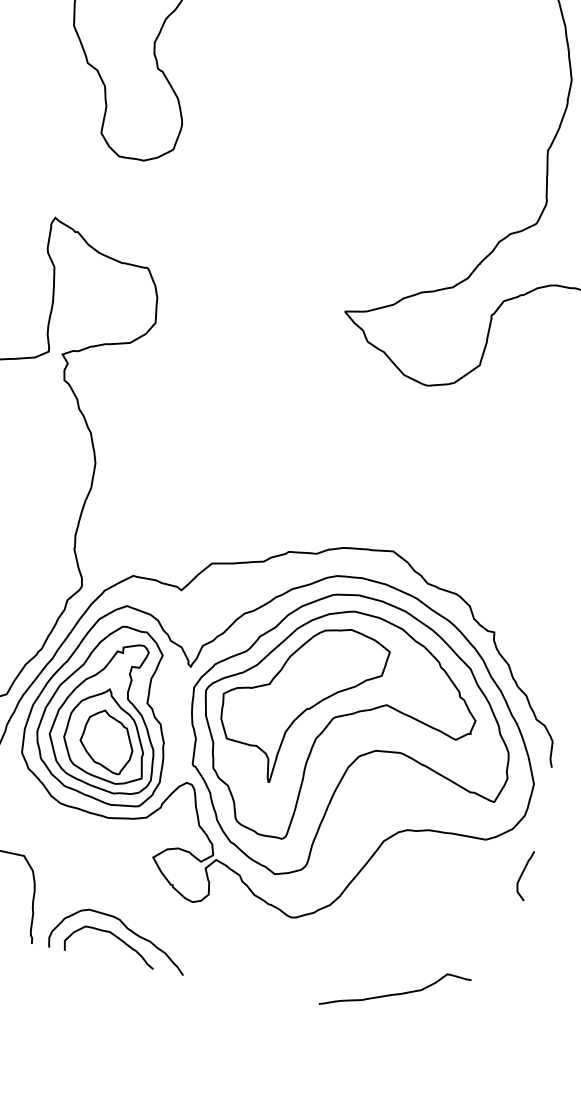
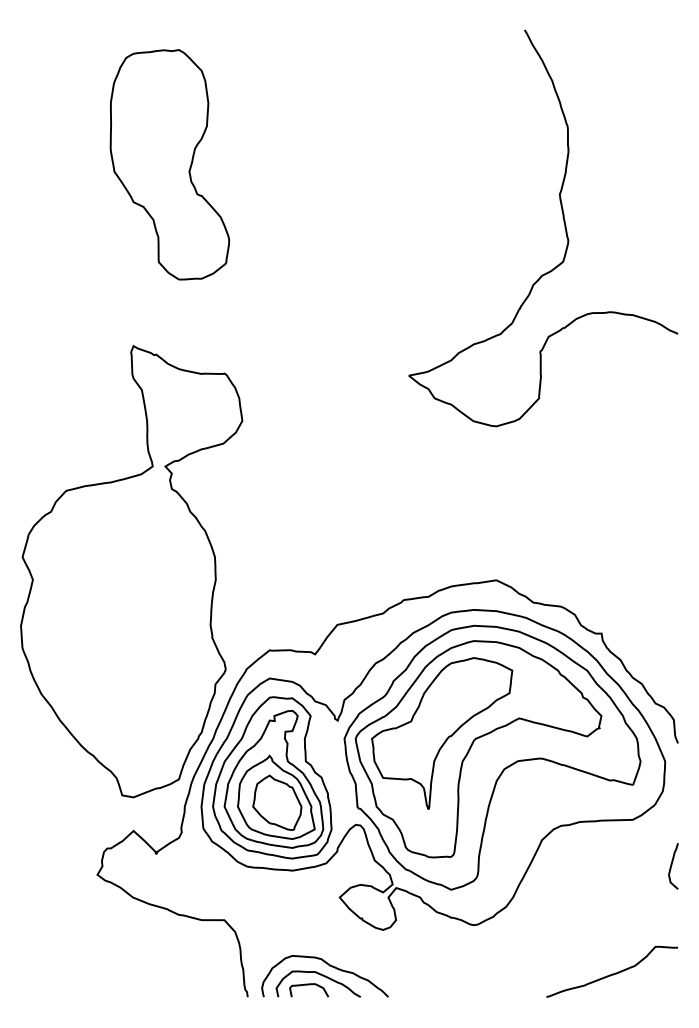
curve: (523, 874) -> (672, 865), moved
curve: (100, 945) -> (309, 985), added
curve: (395, 993) -> (612, 973), moved

